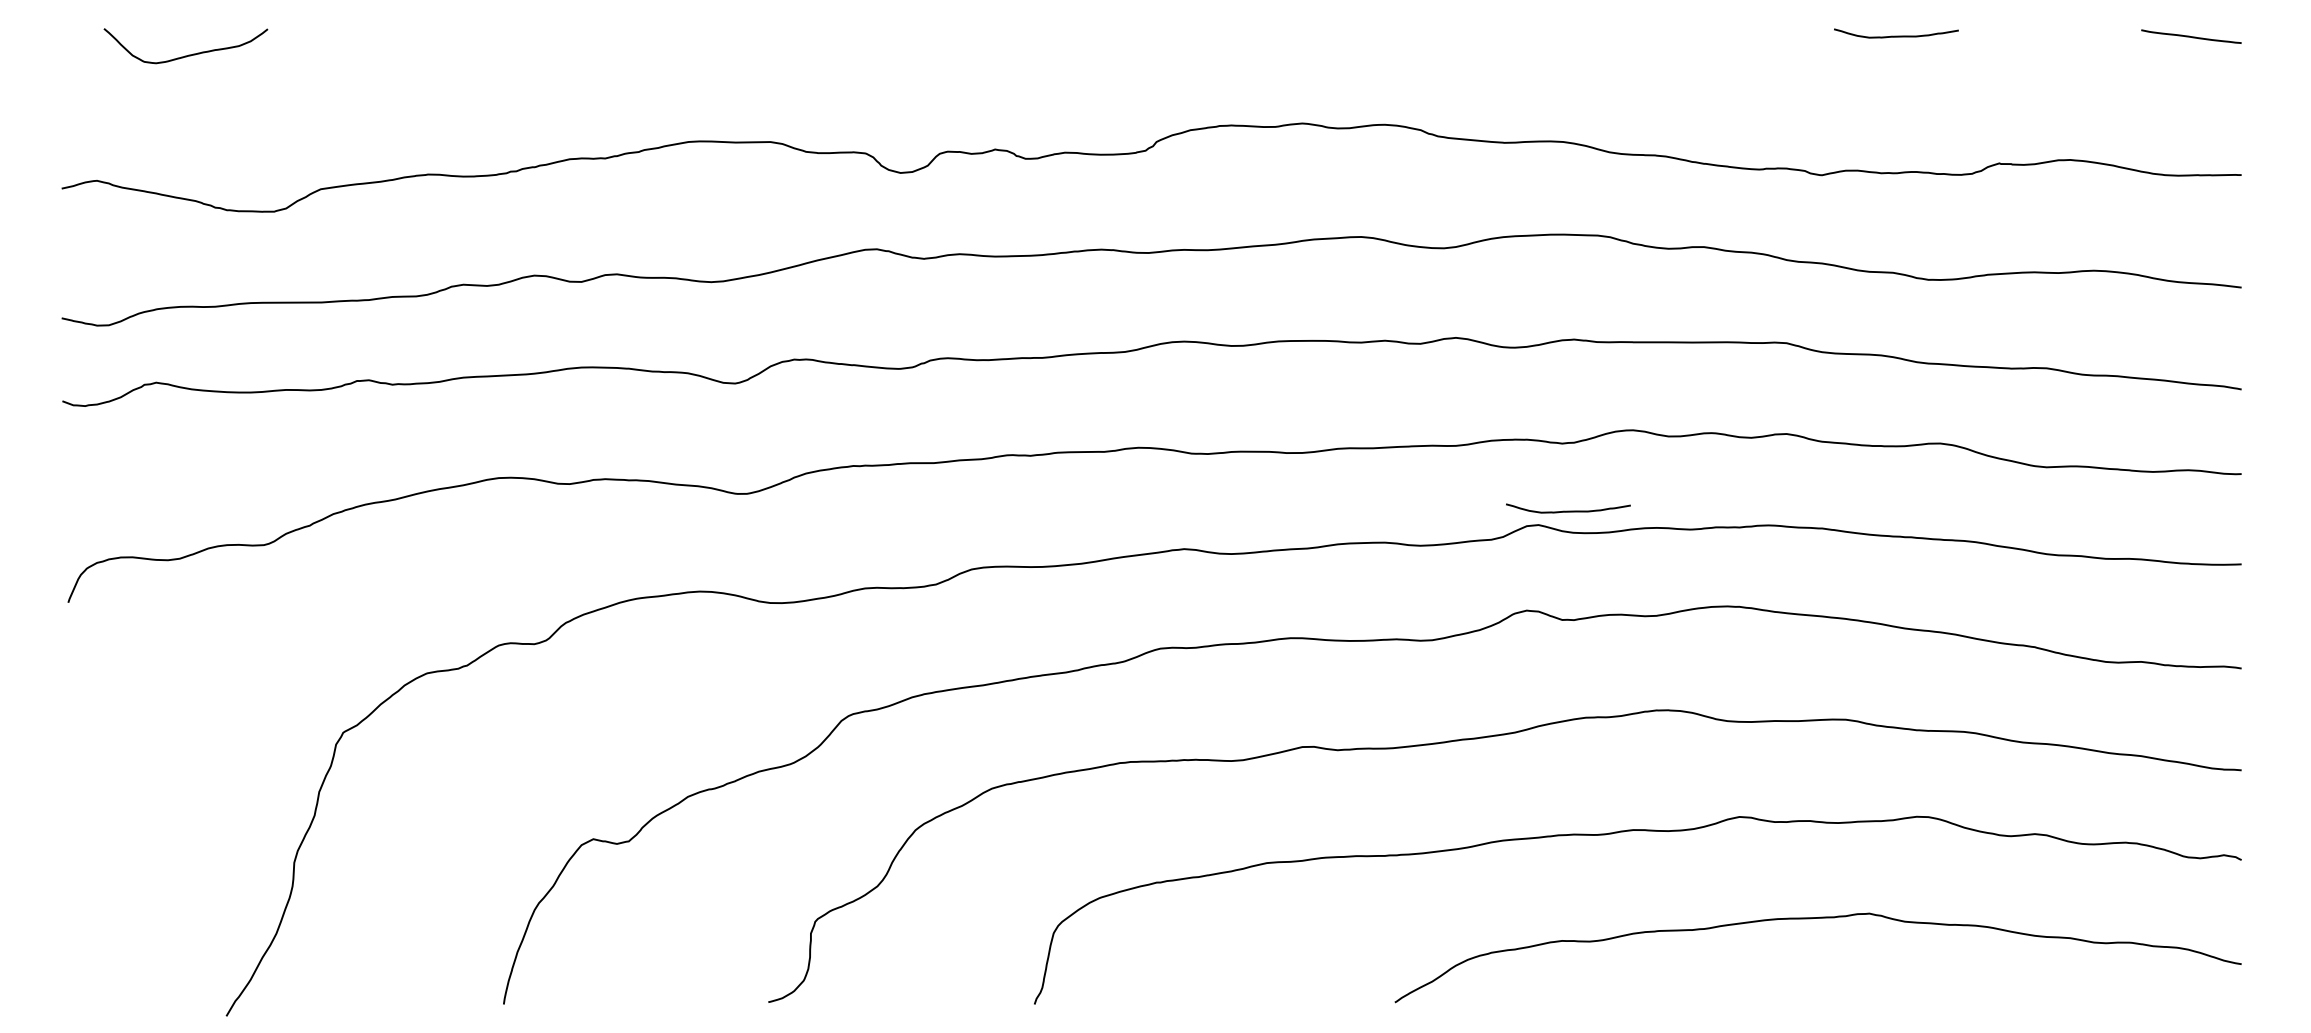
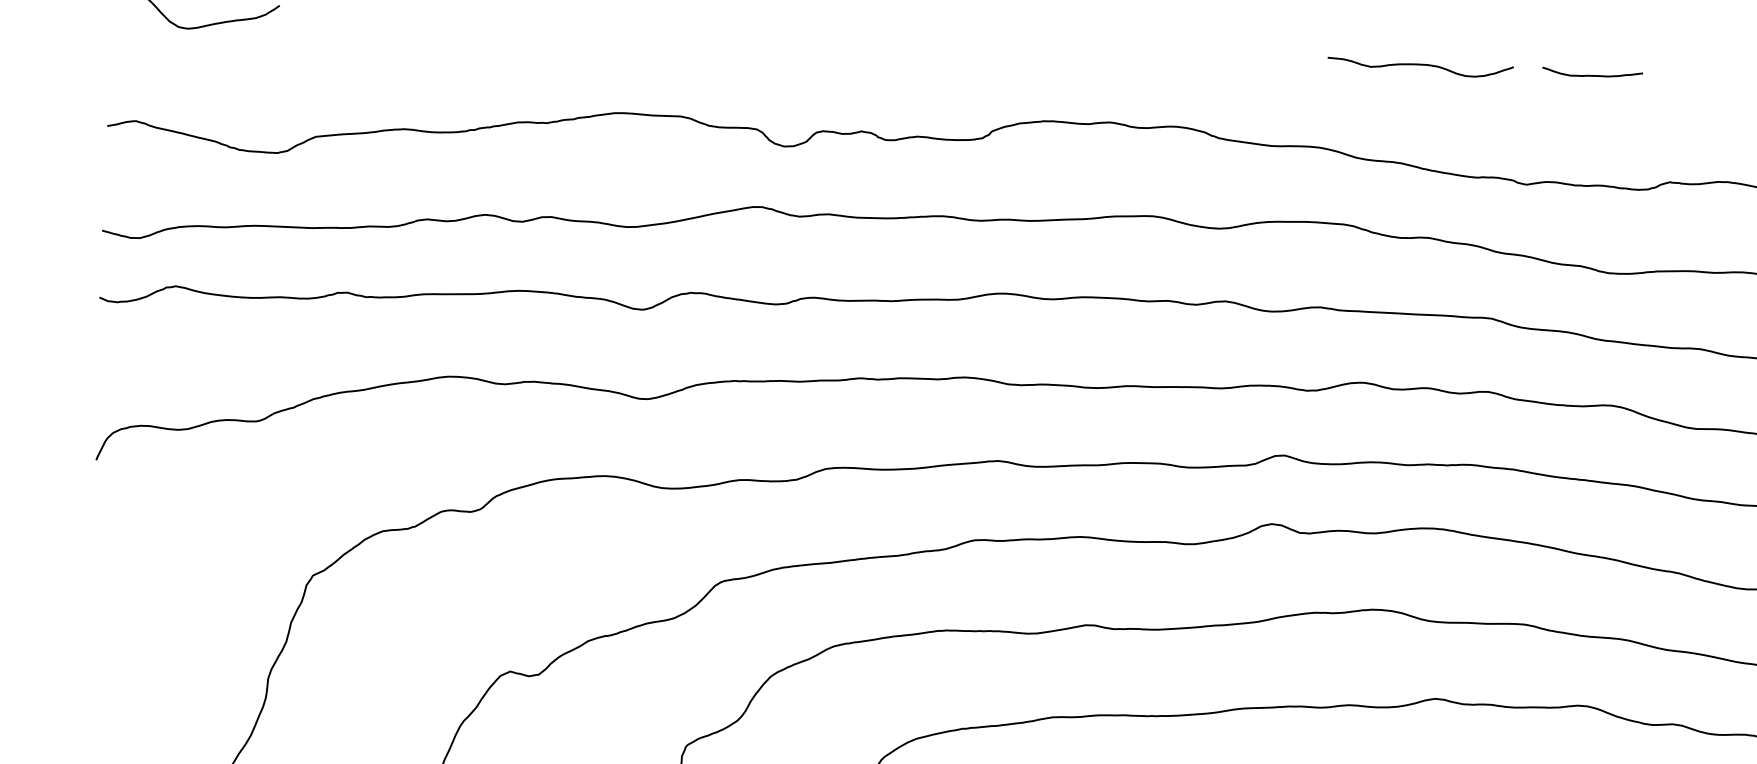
curve: (1682, 33) -> (1420, 64), added
curve: (1568, 510) -> (1309, 444), removed

